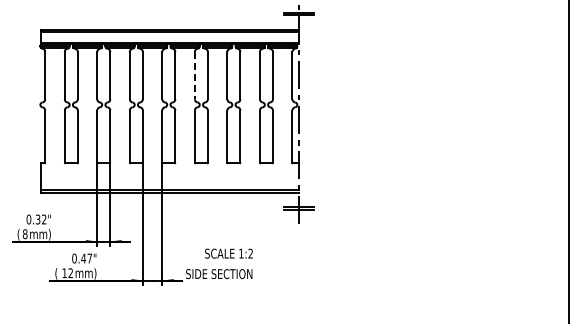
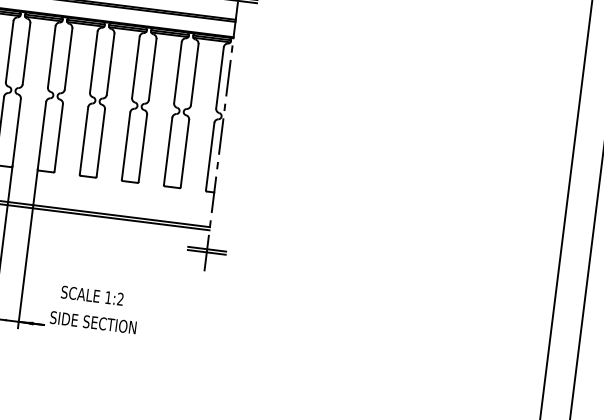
line: (194, 75) -> (93, 61), dashed -> solid
text: (228, 253) -> (91, 295), moved

